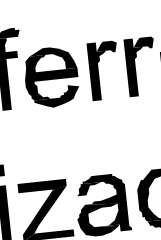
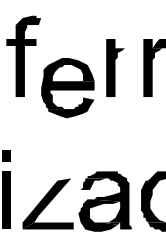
fill: (106, 46) -> (125, 44), removed
part: (51, 77) -> (67, 88), moved
fill: (41, 185) -> (46, 175), removed

